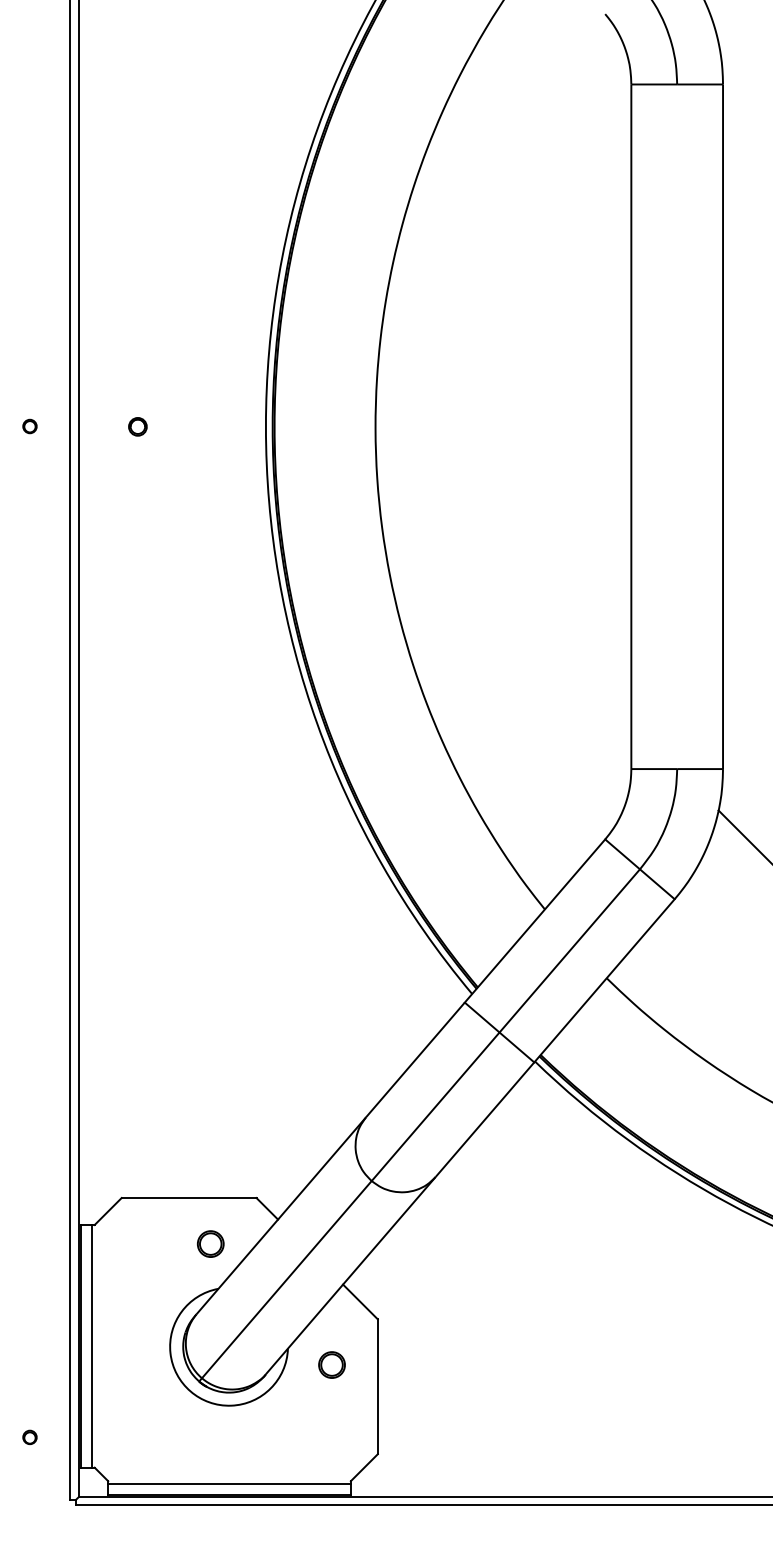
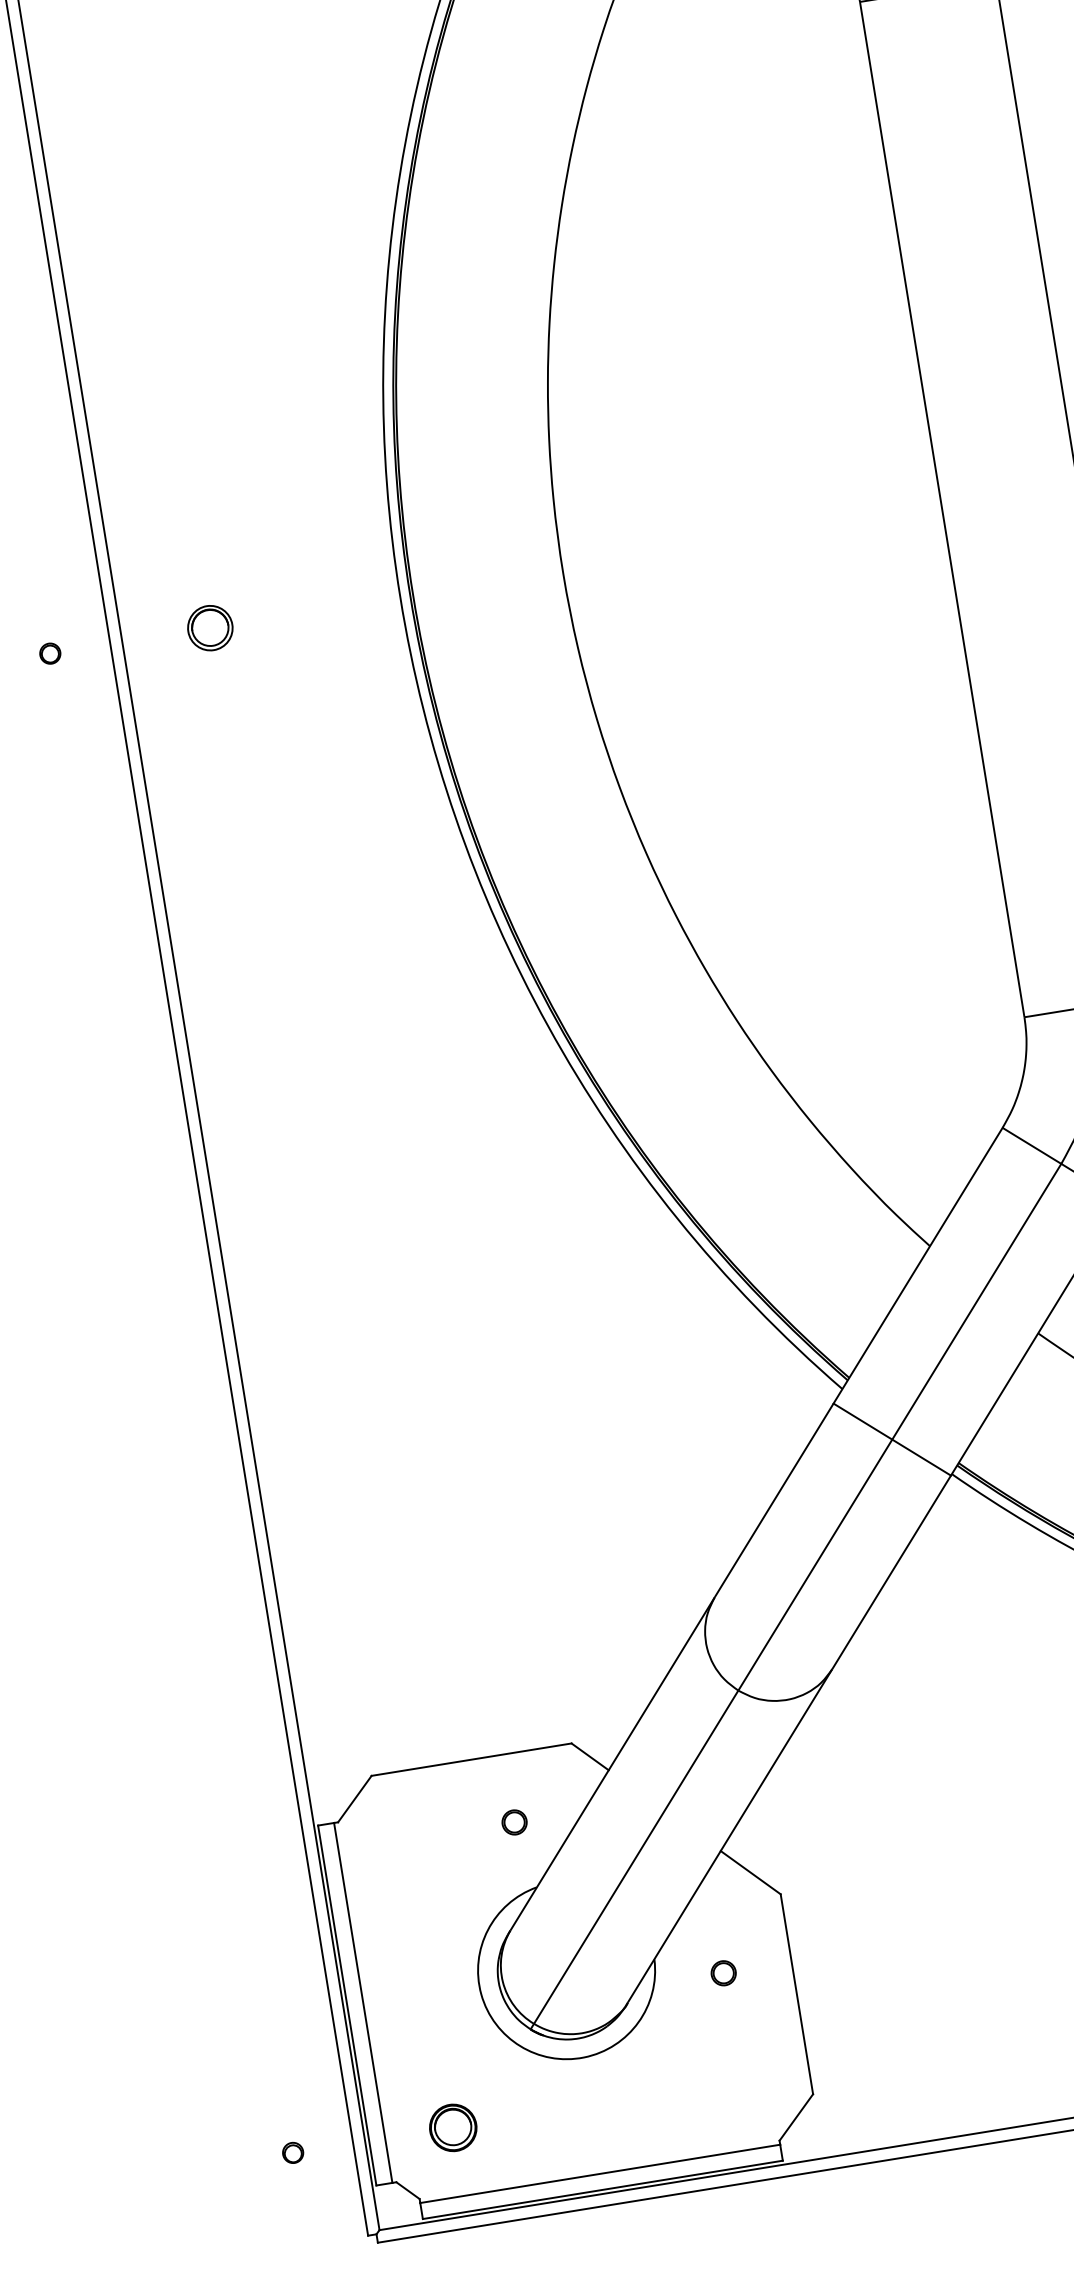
part: (137, 426) -> (209, 627), size x1.67
circle: (210, 1243) -> (514, 1821), size x0.62
circle: (331, 1365) -> (723, 1973), size x0.62
part: (137, 1437) -> (452, 2127), added

